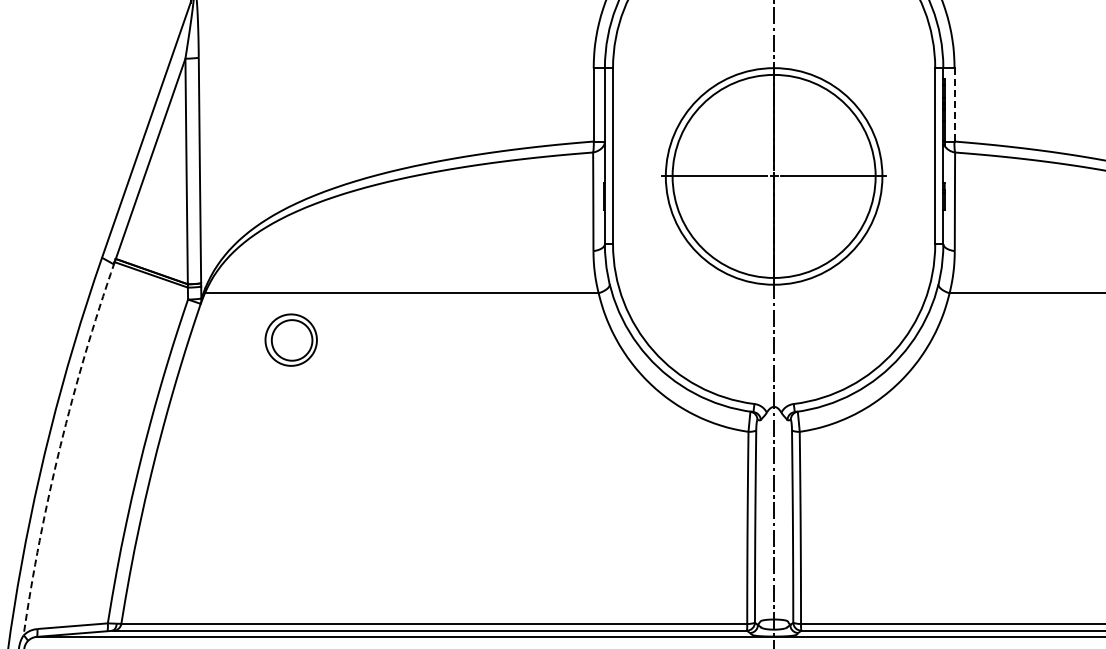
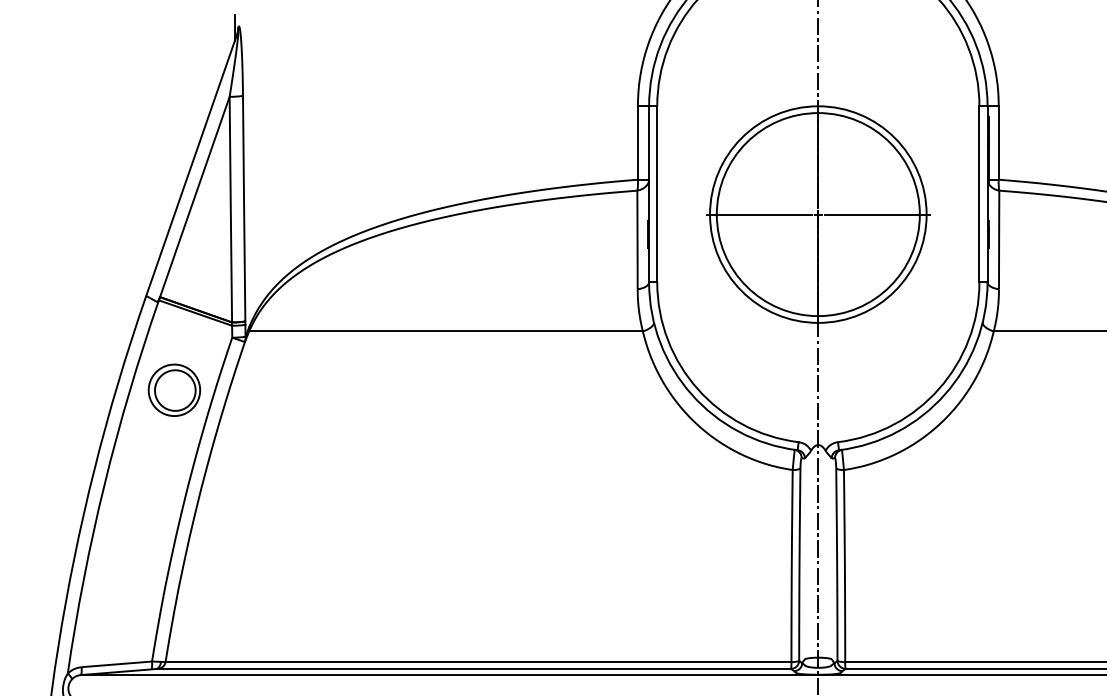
line: (954, 105) -> (998, 143), dashed -> solid
part: (291, 339) -> (174, 389), moved
arc: (60, 446) -> (104, 484), dashed -> solid

